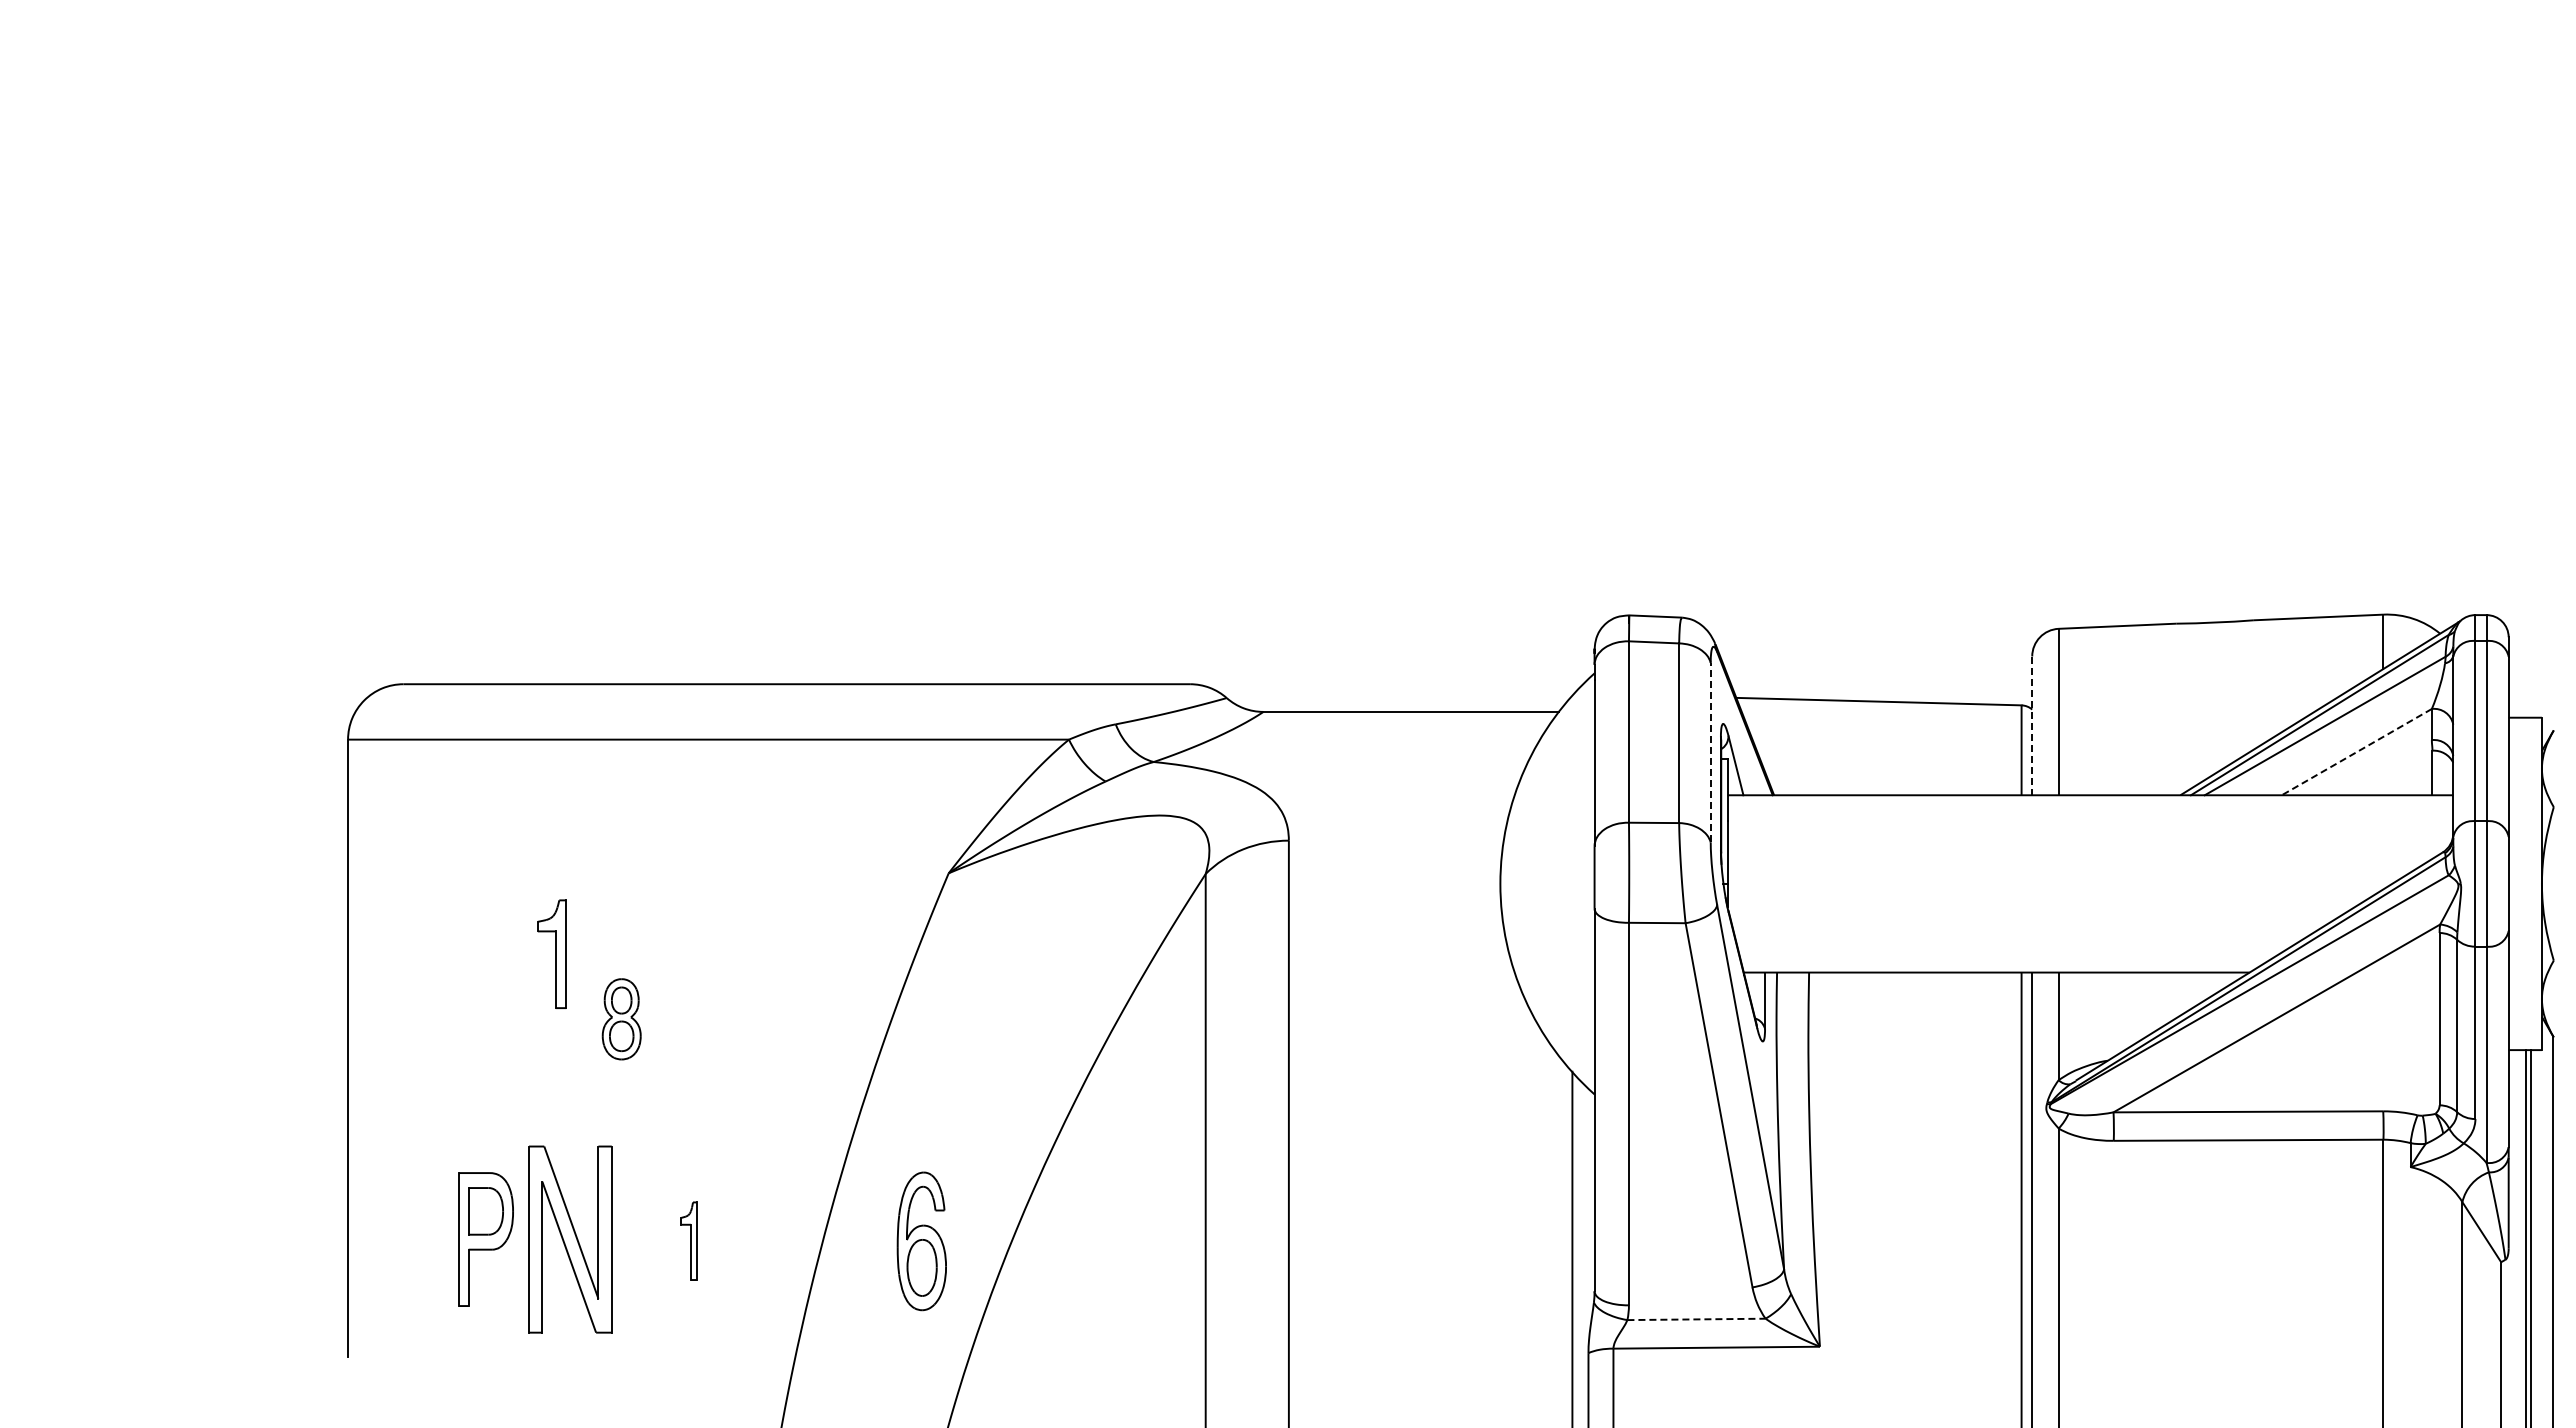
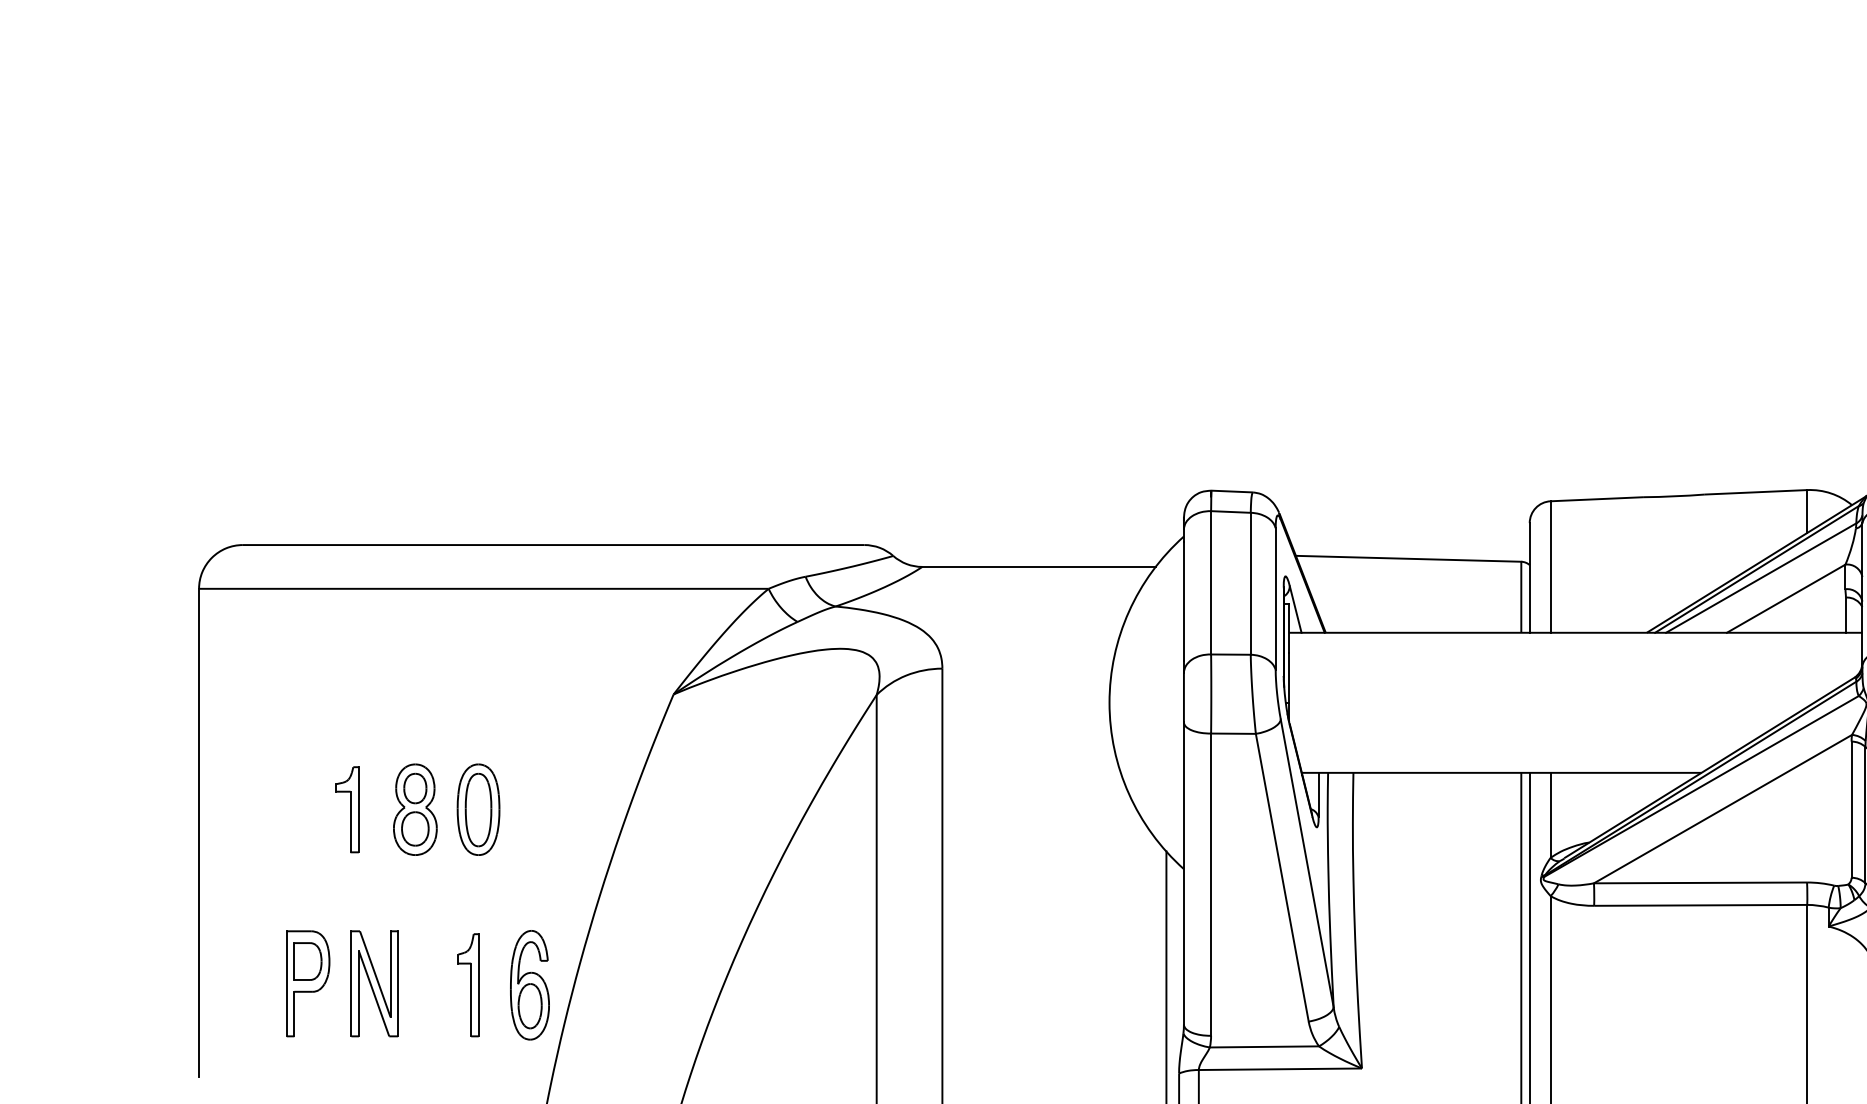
line: (2032, 726) -> (1529, 578), dashed -> solid
line: (1710, 752) -> (1275, 598), dashed -> solid
line: (2356, 752) -> (1785, 598), dashed -> solid
part: (551, 953) -> (347, 809), moved
part: (621, 1019) -> (415, 809), size x1.43
part: (701, 1019) -> (478, 809), added
part: (570, 1239) -> (374, 983), size x0.71
part: (688, 1240) -> (468, 984), size x1.67
part: (921, 1241) -> (529, 985), moved
line: (1696, 1319) -> (1264, 1046), dashed -> solid

